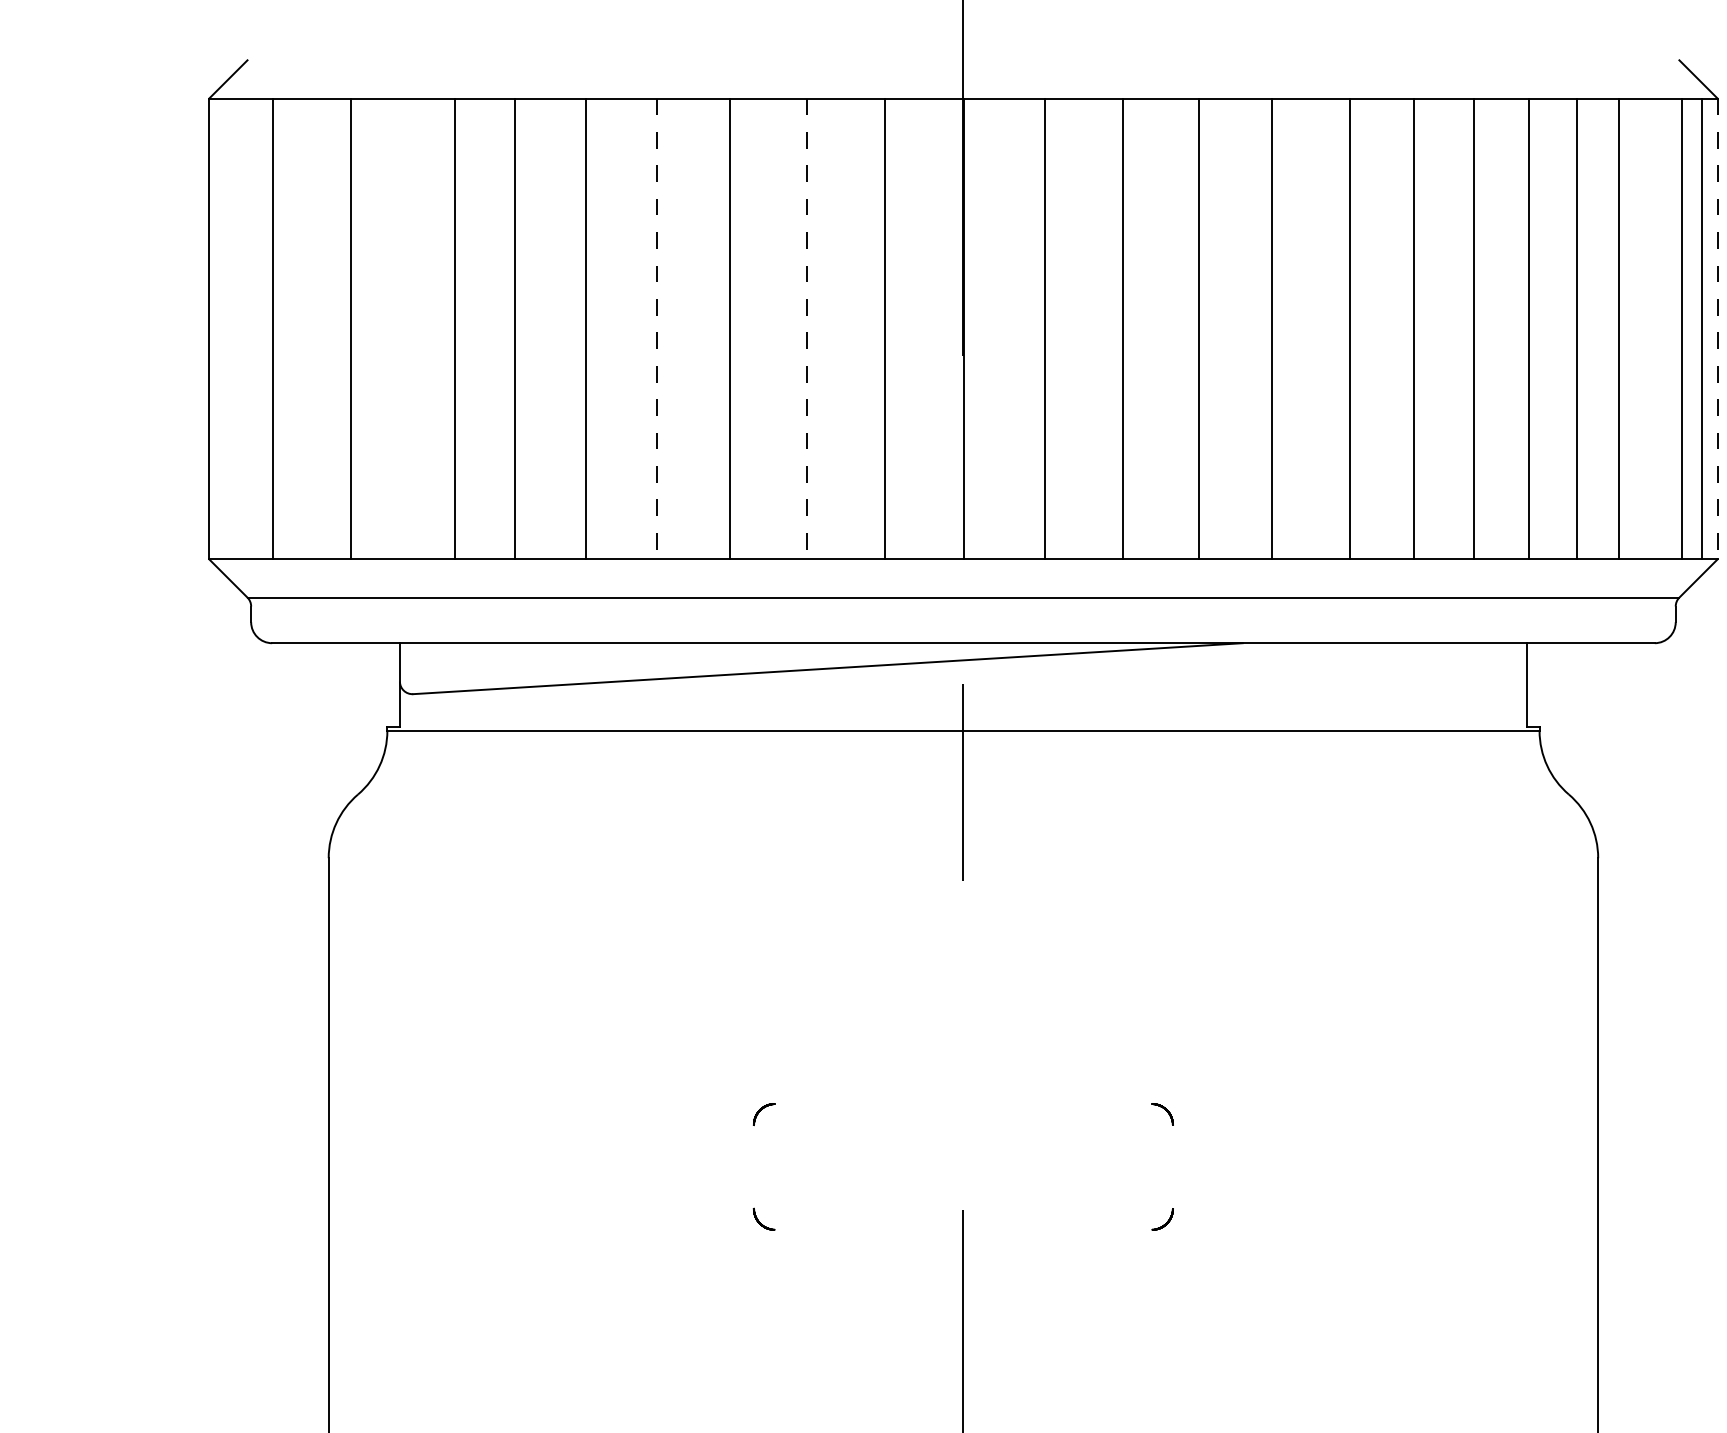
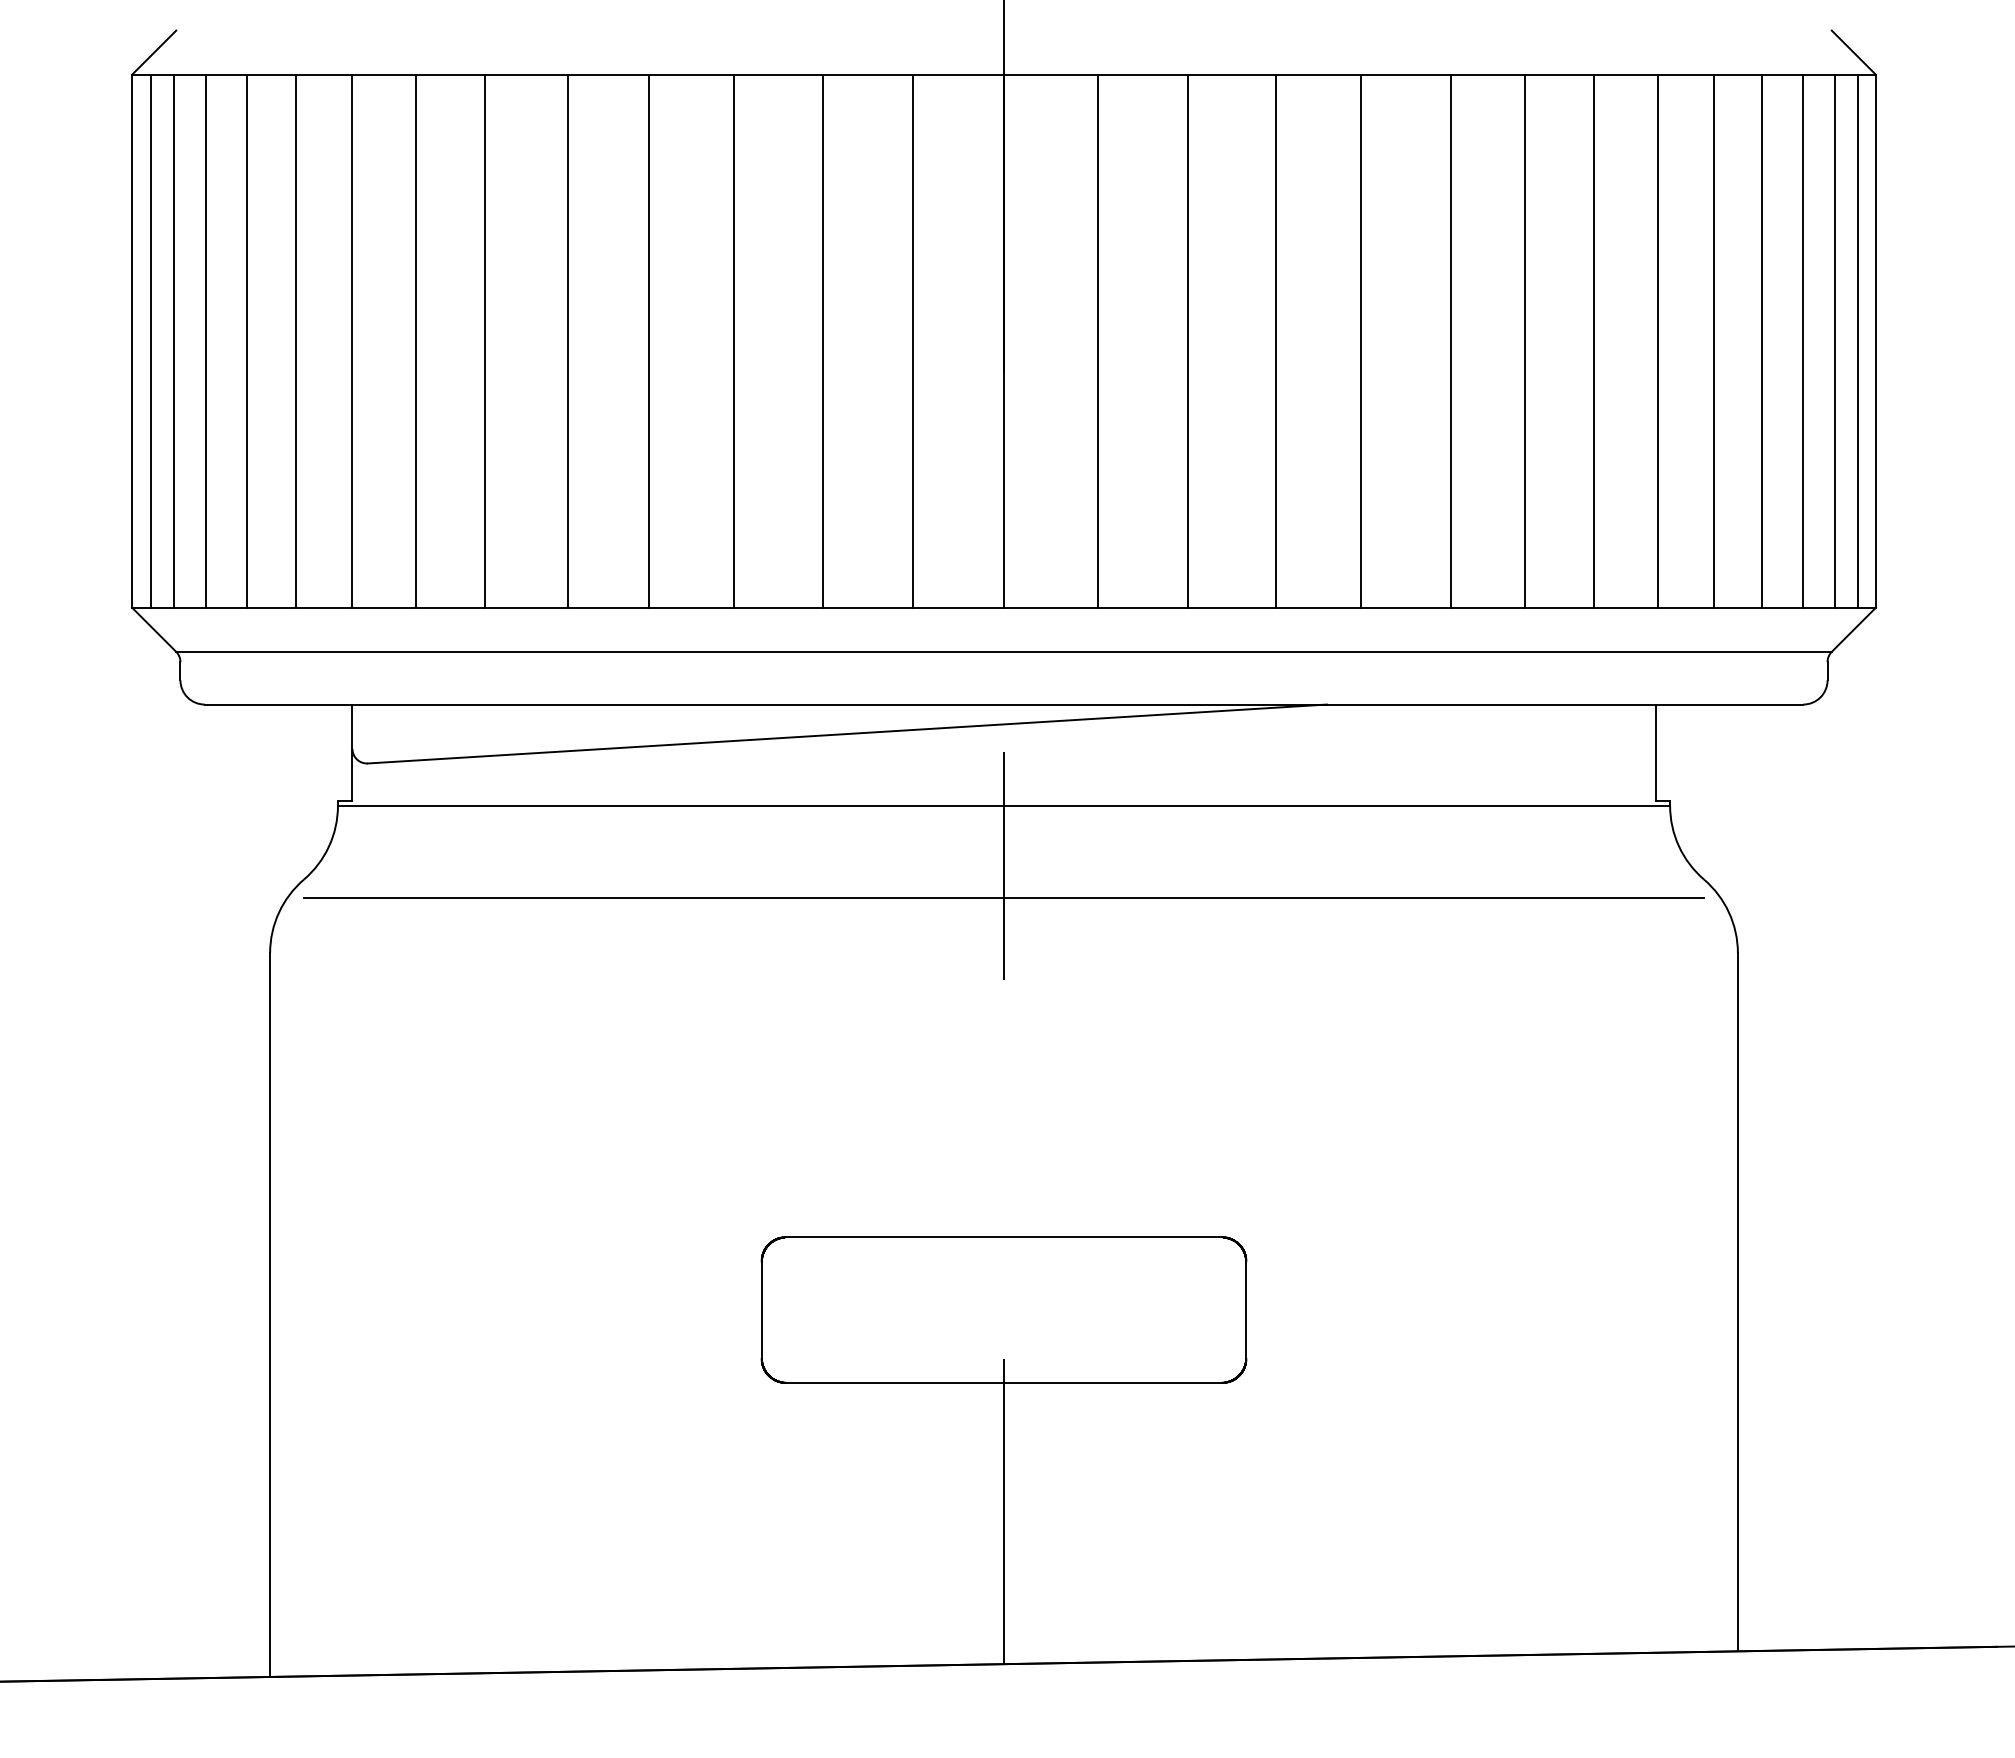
line: (225, 328) -> (150, 340), added
line: (246, 328) -> (174, 340), added
line: (308, 328) -> (246, 340), added
line: (399, 328) -> (352, 340), added
line: (1654, 328) -> (1802, 340), added
line: (656, 329) -> (649, 341), dashed -> solid
line: (806, 329) -> (822, 341), dashed -> solid
line: (1717, 329) -> (1875, 341), dashed -> solid
line: (963, 810) -> (1004, 898), added
line: (963, 1104) -> (1004, 1237), added
line: (753, 1166) -> (761, 1309), added
line: (1173, 1166) -> (1246, 1309), added
line: (963, 1229) -> (1004, 1382), added

